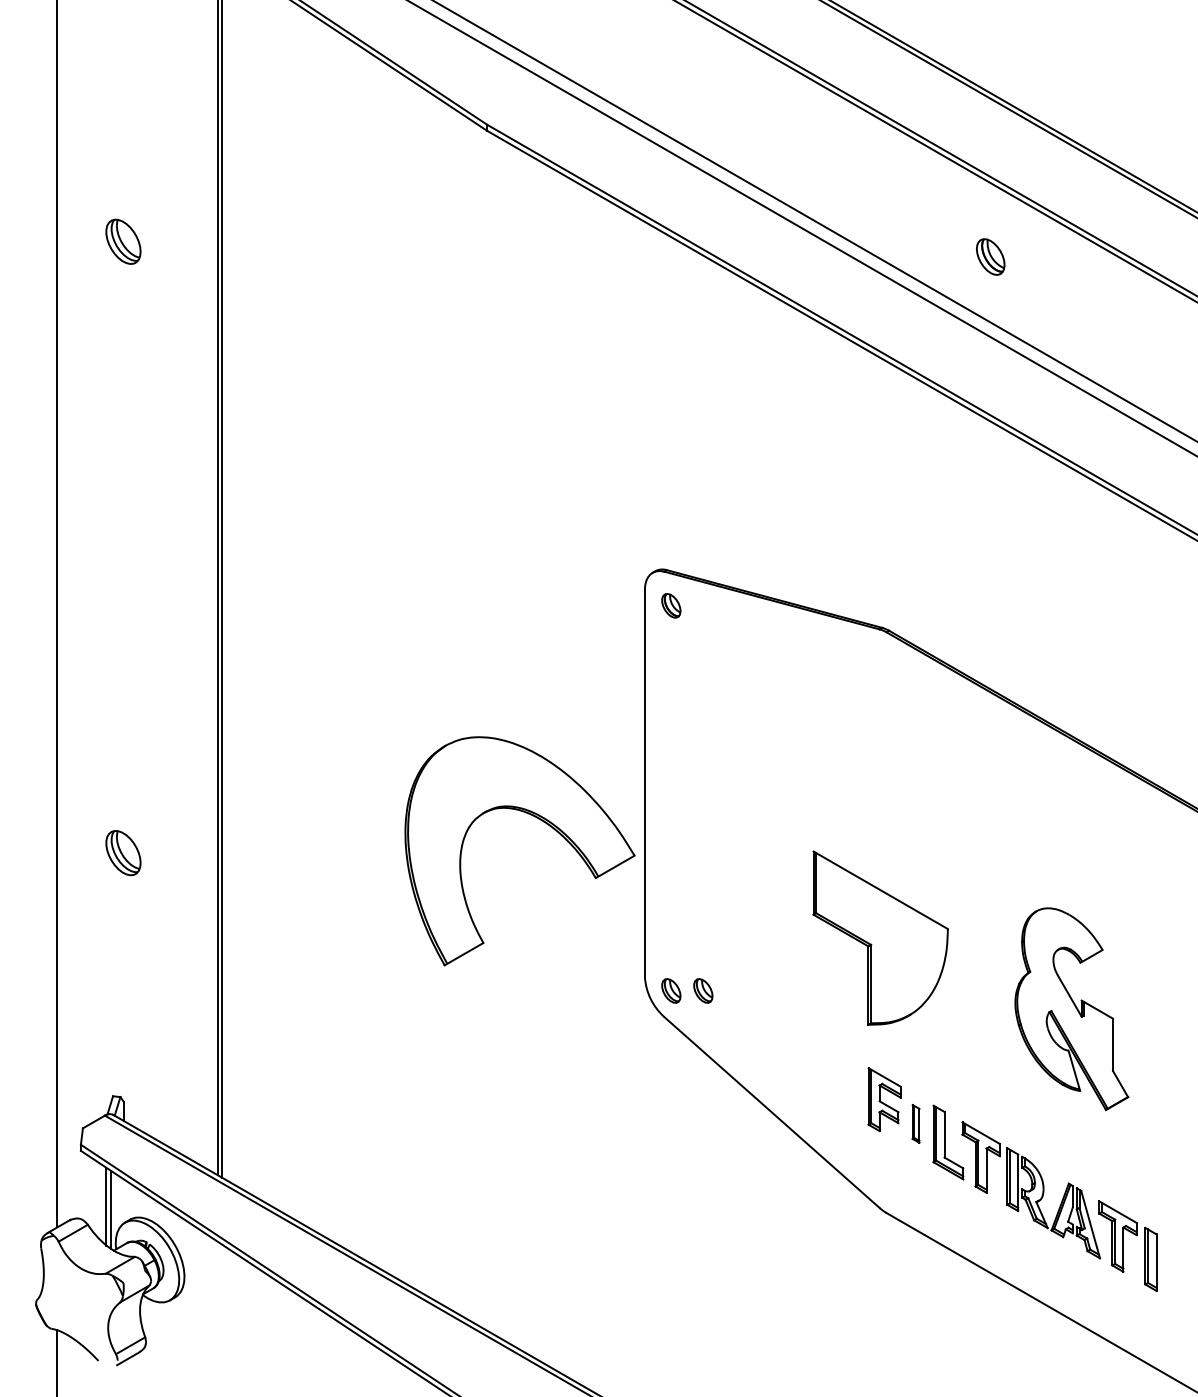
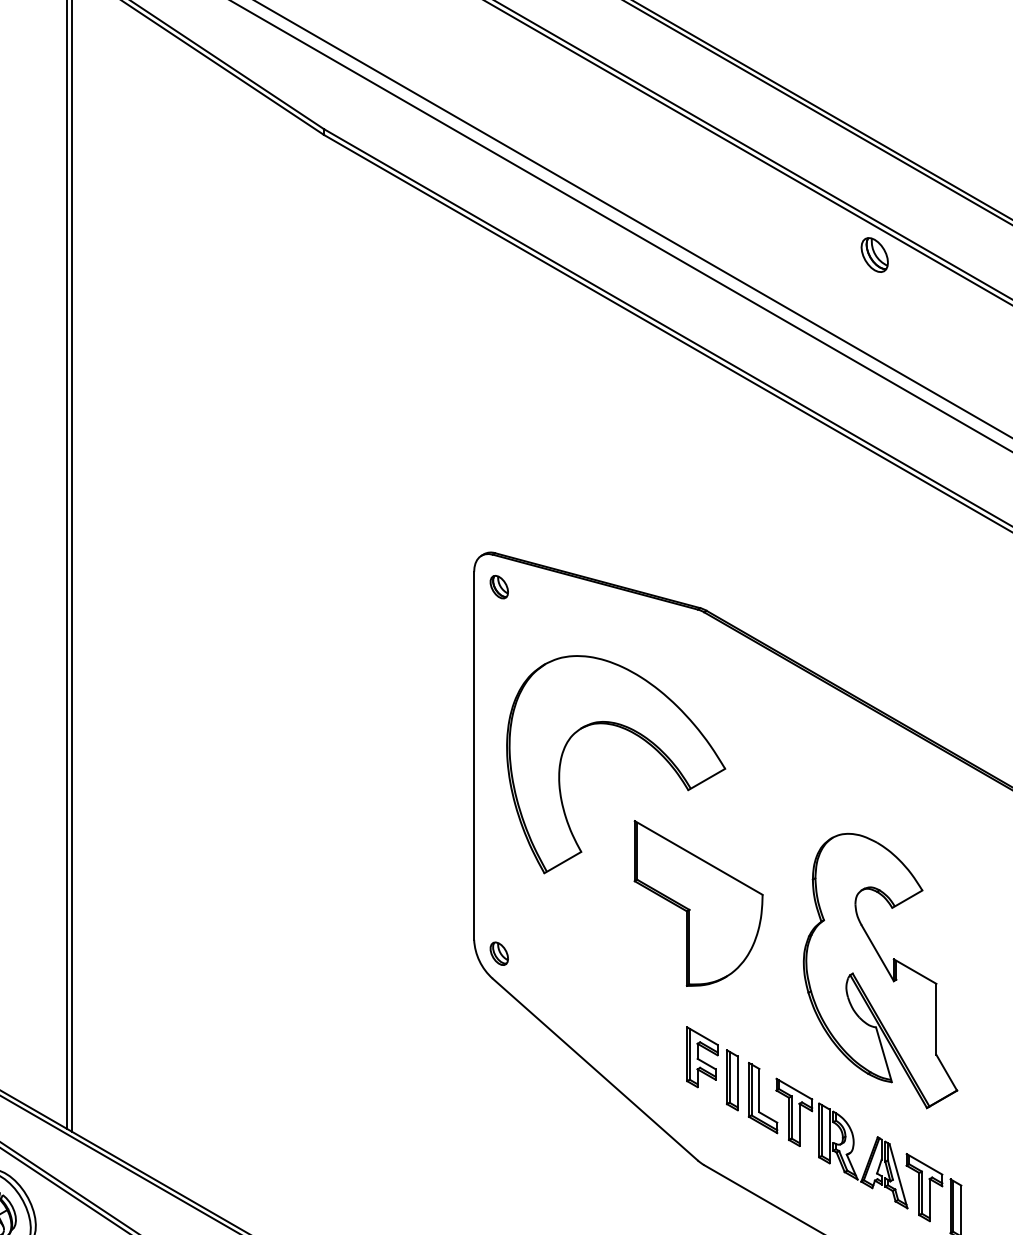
part: (990, 256) -> (874, 254), moved
part: (536, 818) -> (631, 733), moved
part: (703, 990) -> (529, 953), removed
part: (1071, 1009) -> (880, 971), size x1.43
part: (915, 1123) -> (731, 1079), size x1.67

